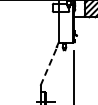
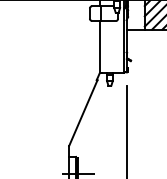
line: (49, 65) -> (84, 111), dashed -> solid

